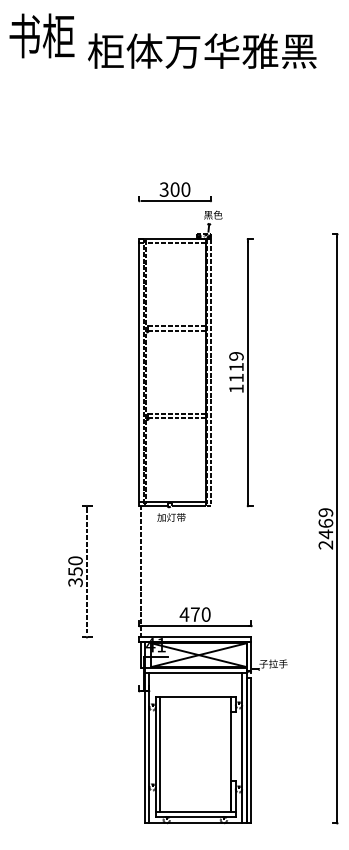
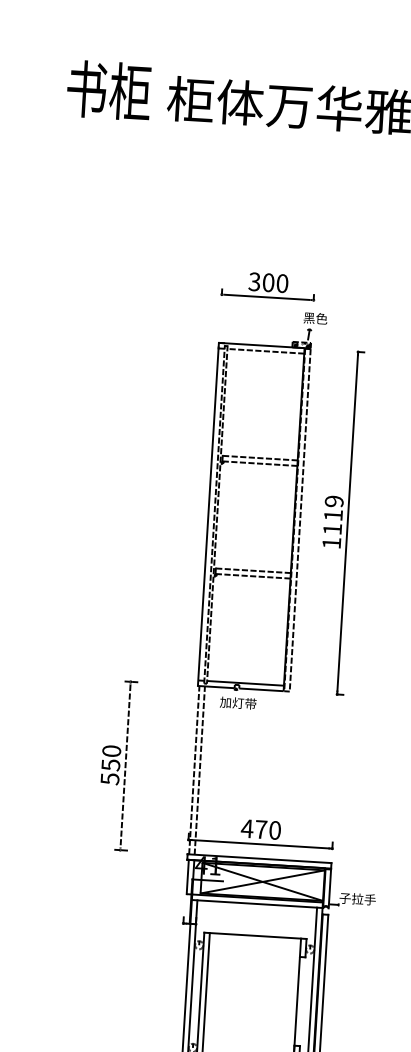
text: (41, 35) -> (108, 89), moved
line: (144, 571) -> (199, 770), added
text: (75, 582) -> (109, 778), 350 -> 550

